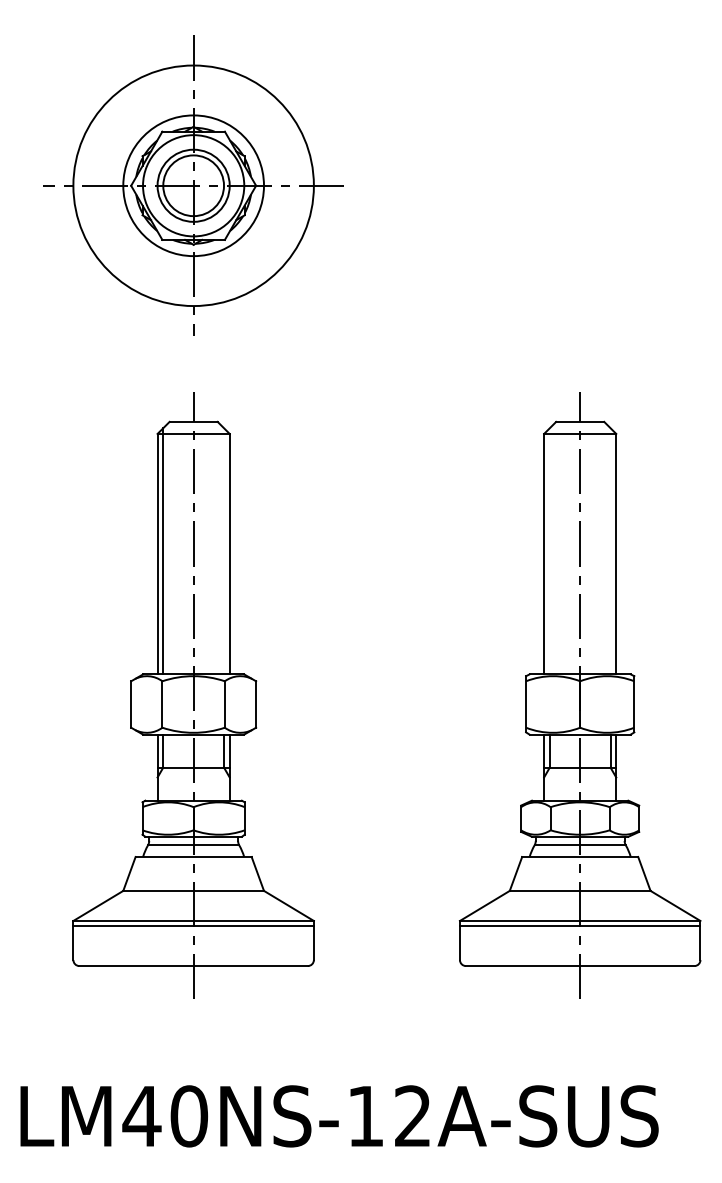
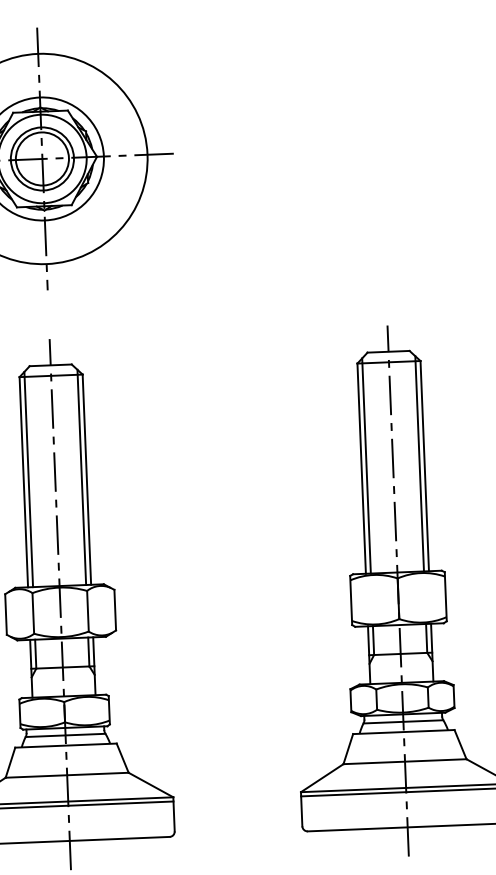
line: (224, 551) -> (82, 477), added
line: (549, 551) -> (366, 466), added
line: (610, 551) -> (419, 463), added

